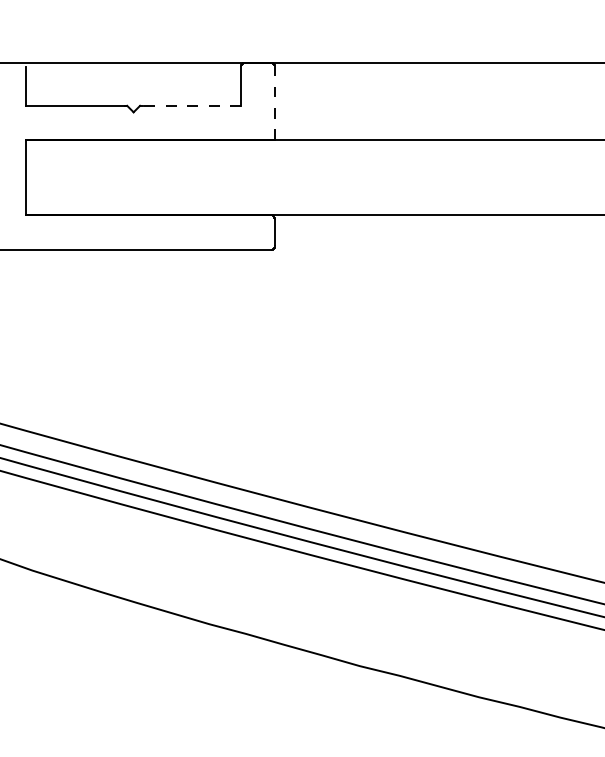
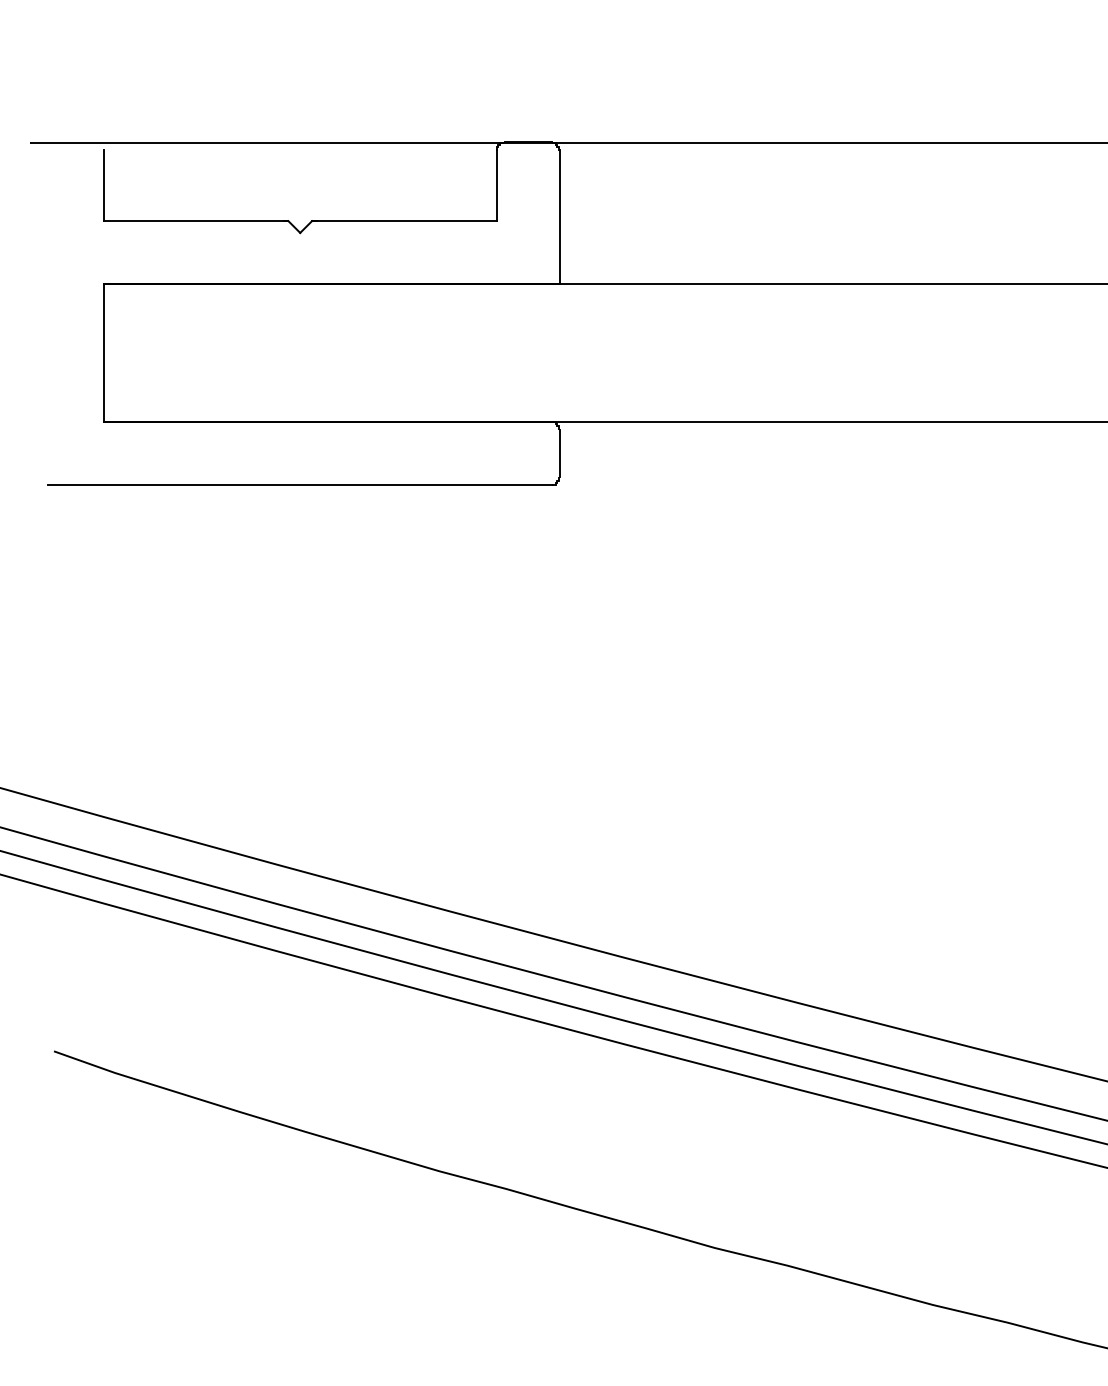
line: (275, 103) -> (560, 216), dashed -> solid
line: (190, 105) -> (404, 220), dashed -> solid

